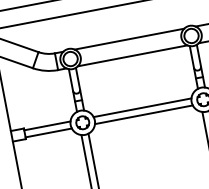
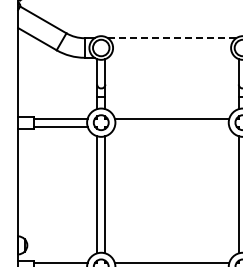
line: (129, 39) -> (171, 38), solid -> dashed
line: (132, 55) -> (171, 57), removed
line: (143, 114) -> (171, 126), removed

